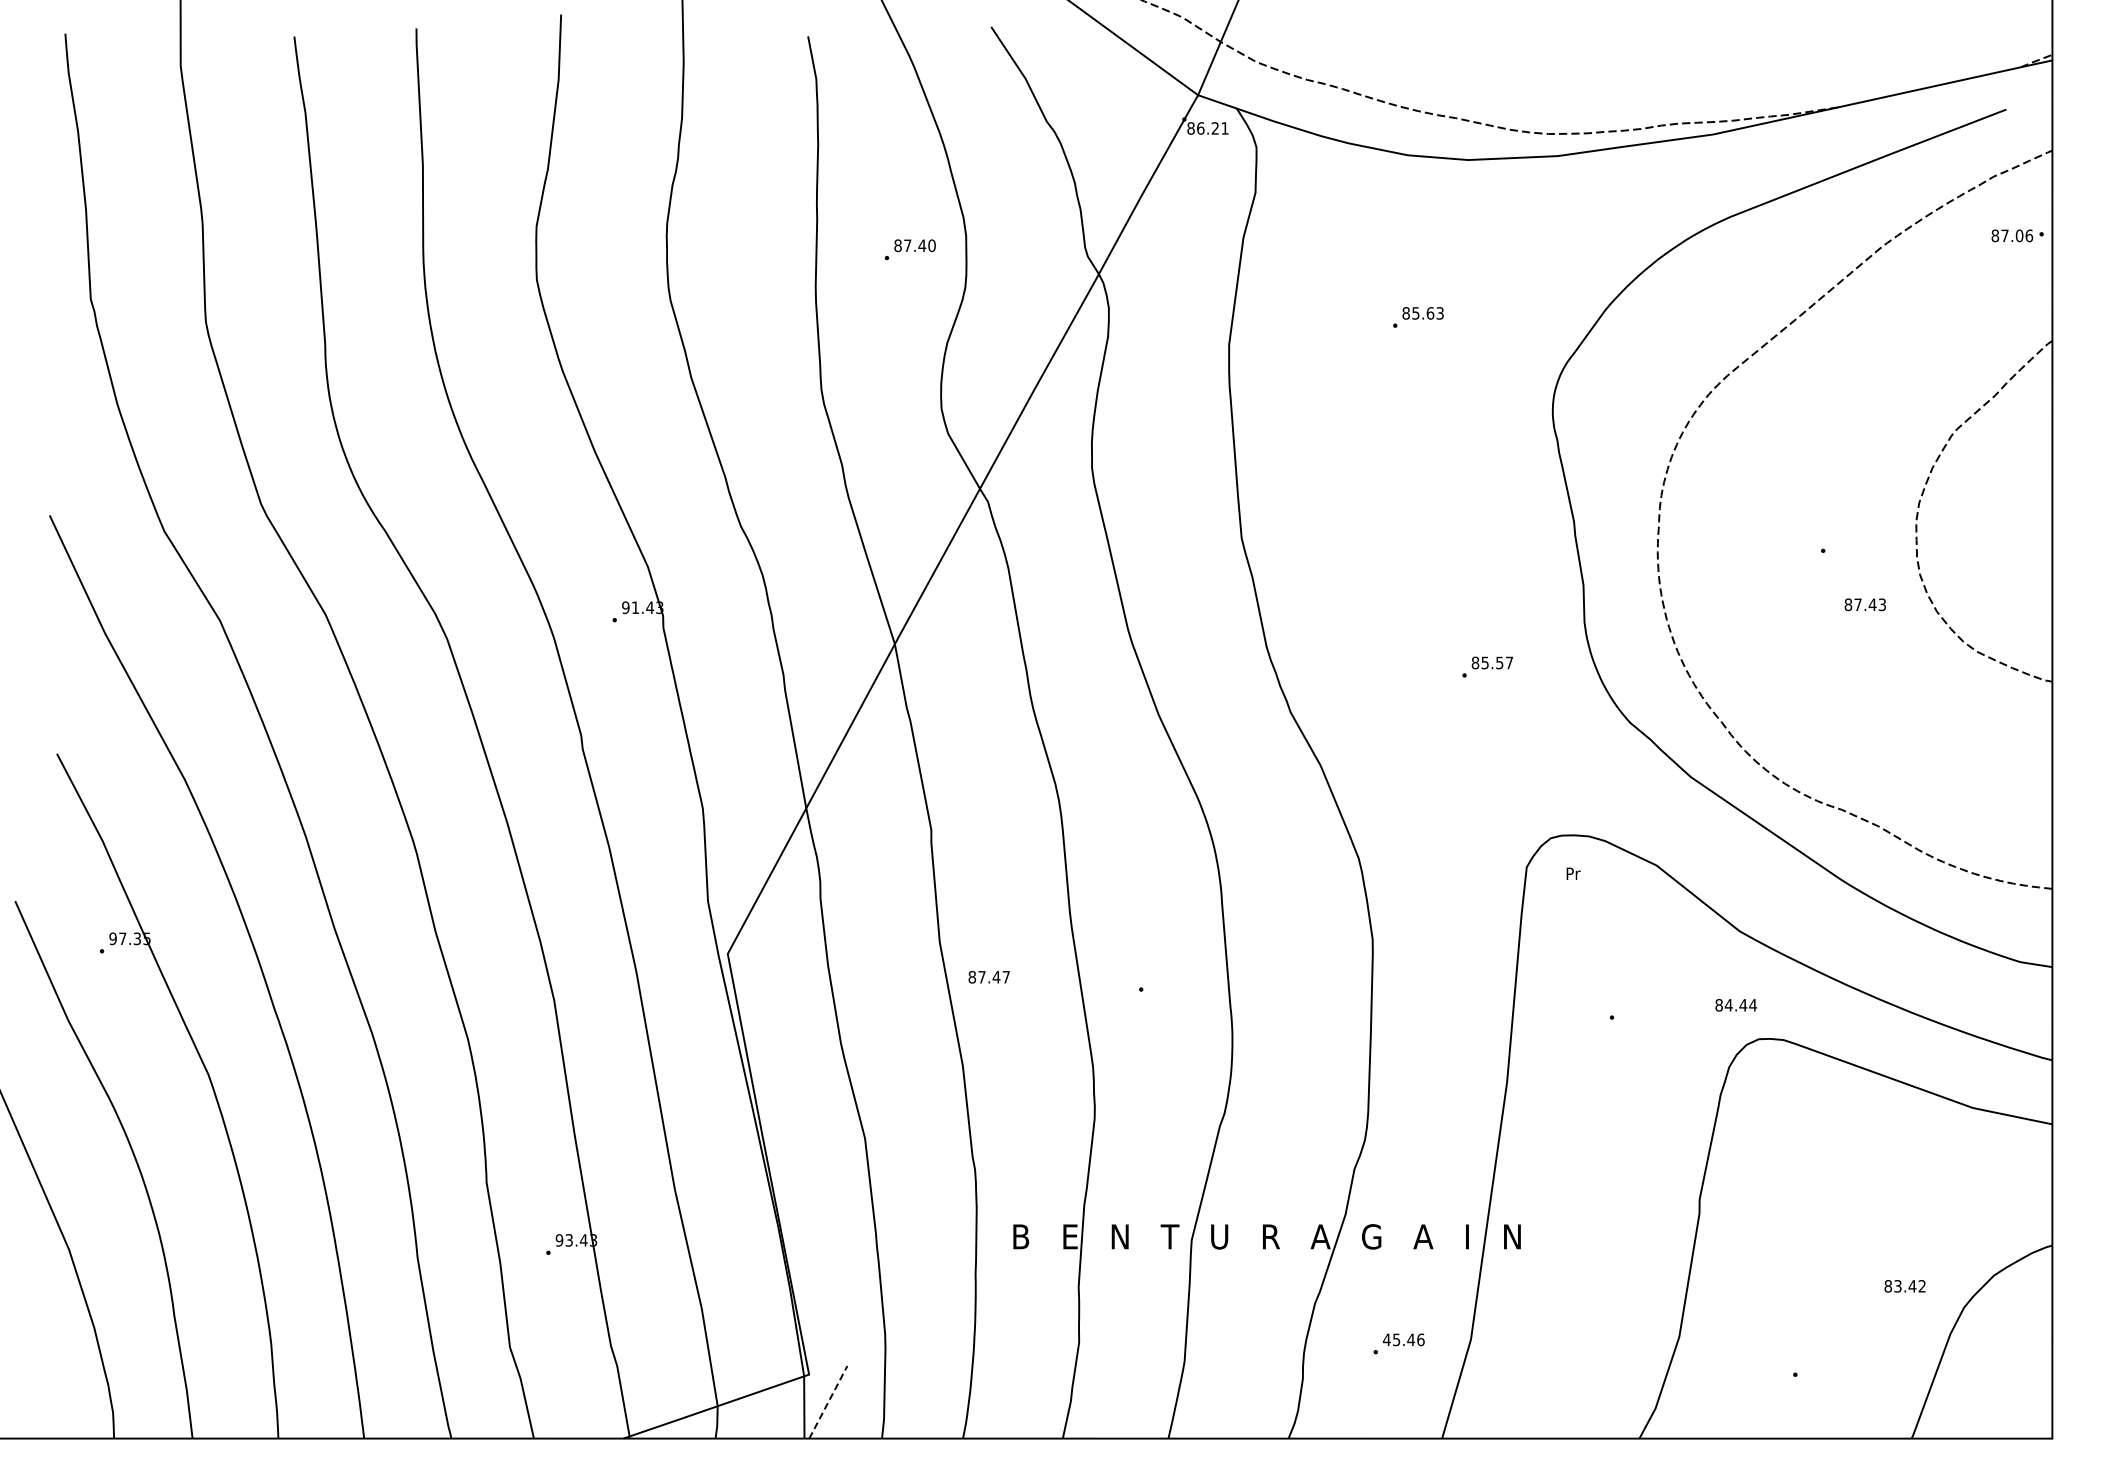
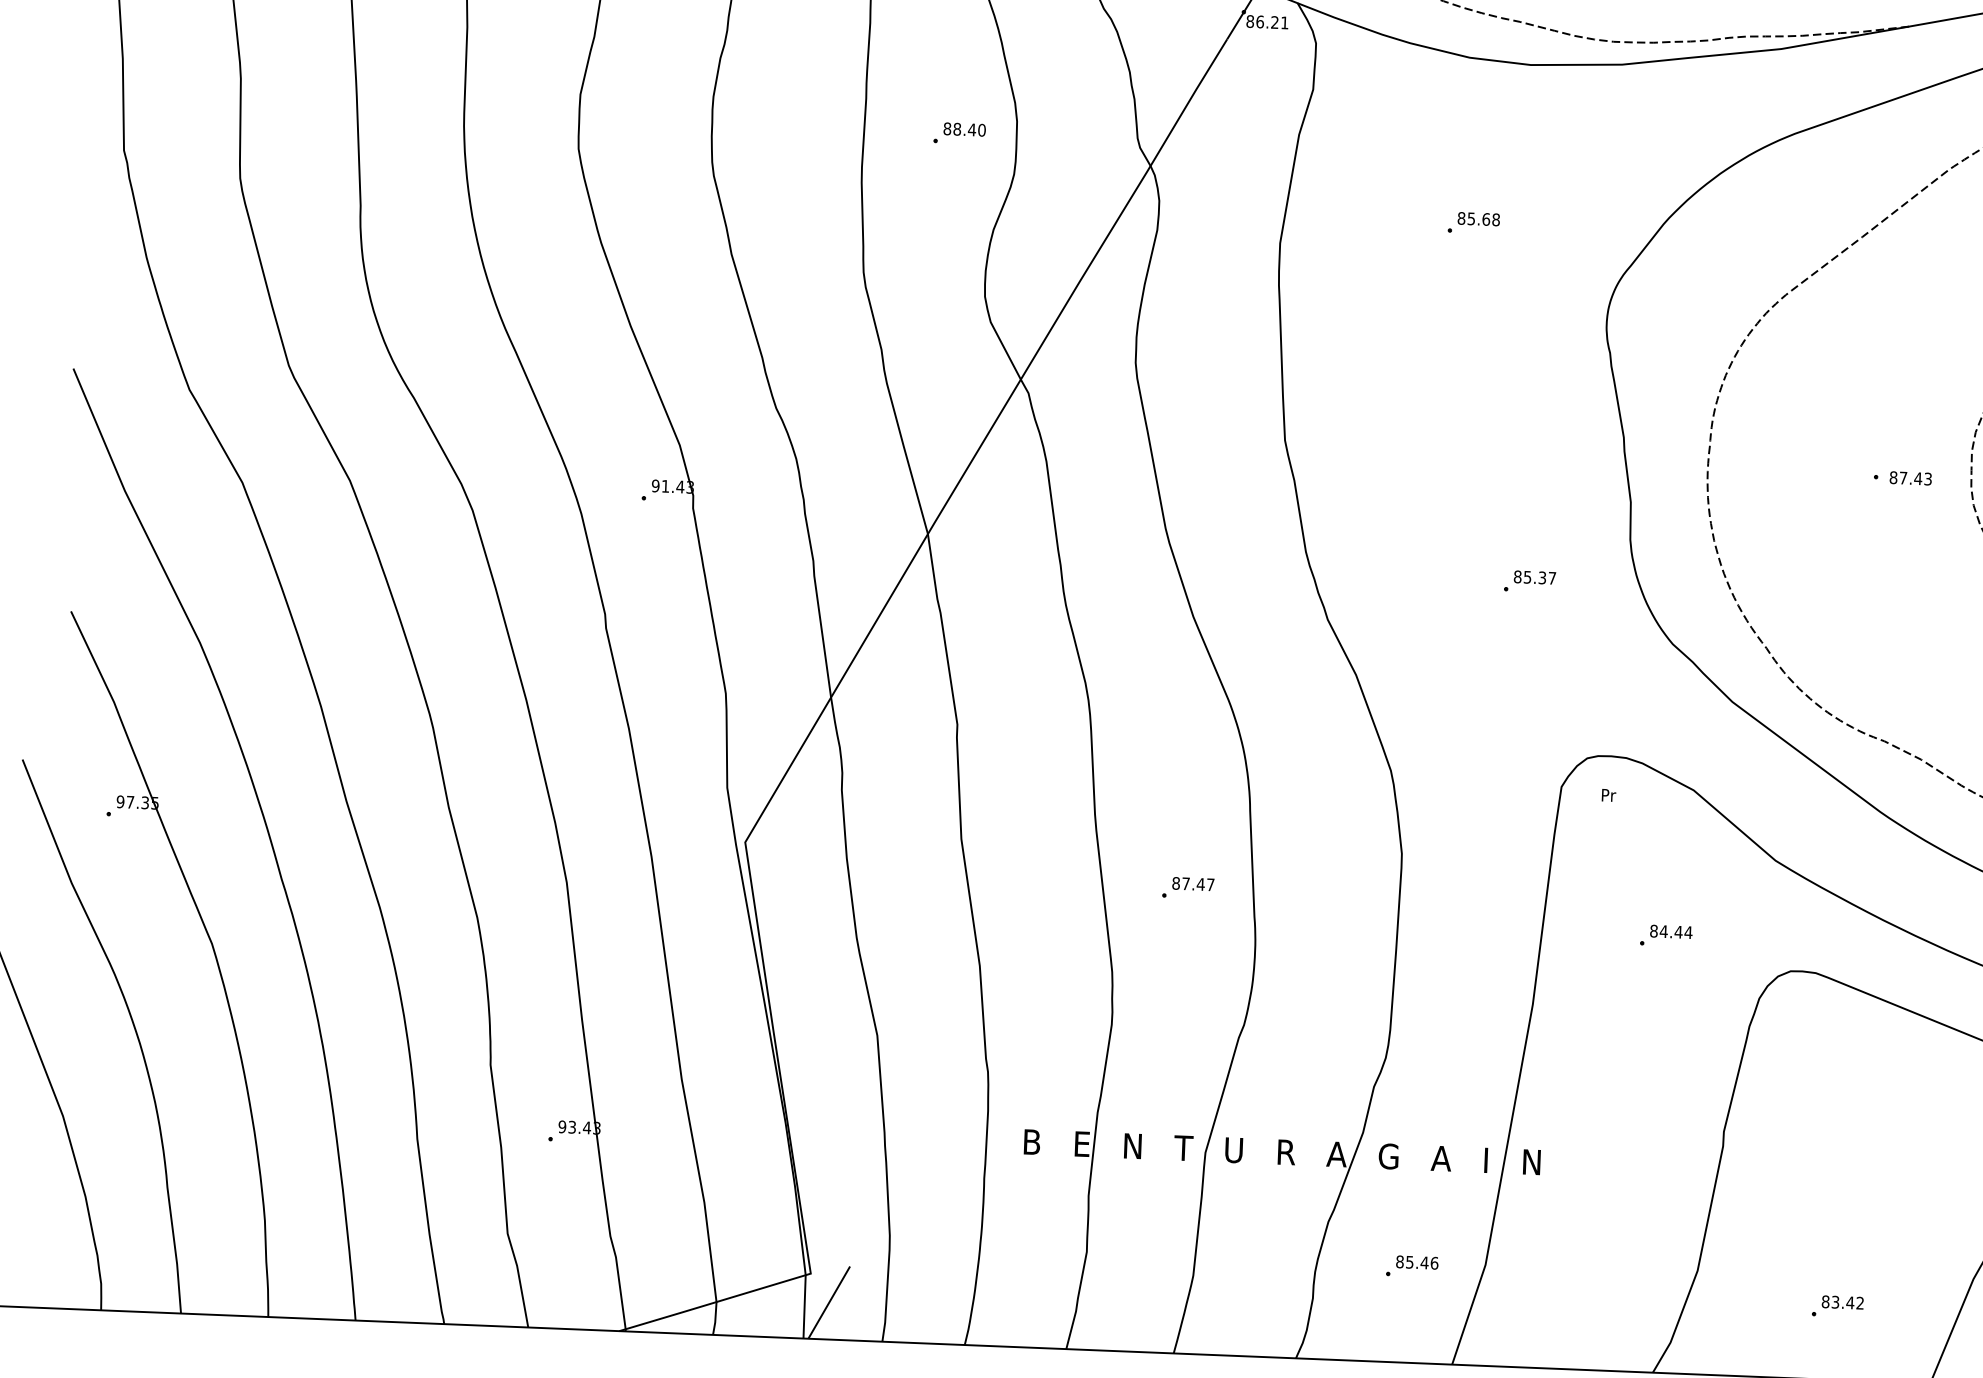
text: (907, 245) -> (957, 129), 87.40 -> 88.40
text: (1439, 313) -> (1495, 219), 85.63 -> 85.68
text: (1864, 604) -> (1909, 478), moved
text: (1499, 662) -> (1542, 577), 85.57 -> 85.37
text: (988, 977) -> (1192, 884), moved
text: (1736, 1005) -> (1671, 932), moved
text: (1904, 1286) -> (1842, 1302), moved
text: (1386, 1339) -> (1399, 1261), 45.46 -> 85.46
line: (828, 1402) -> (829, 1302), dashed -> solid

